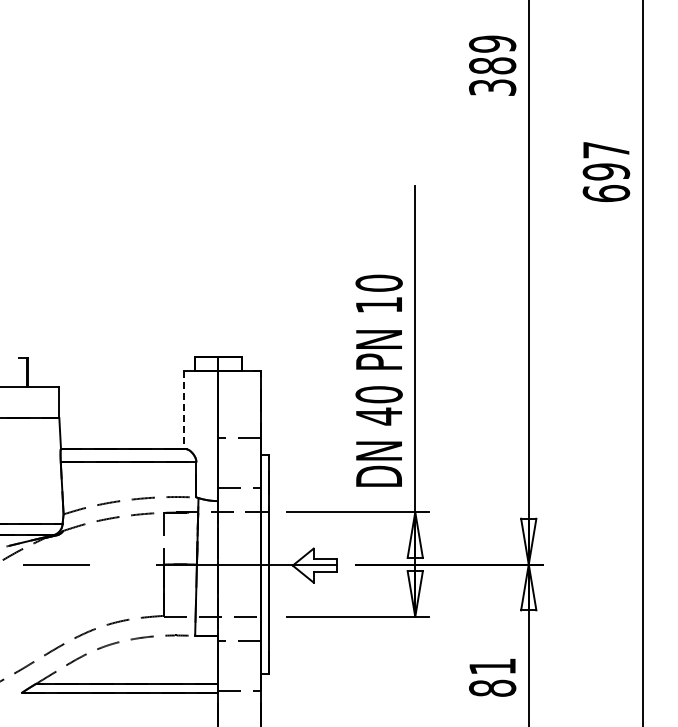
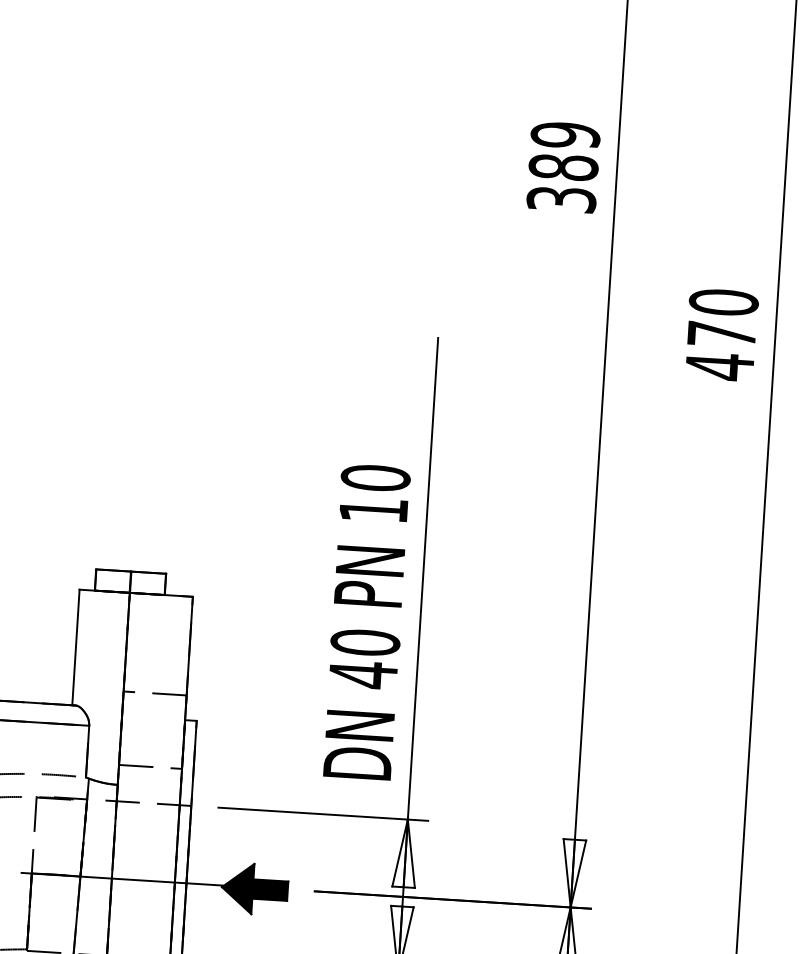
text: (606, 171) -> (722, 334), 697 -> 470
line: (184, 410) -> (76, 647), dashed -> solid
fill: (314, 565) -> (254, 888), added

